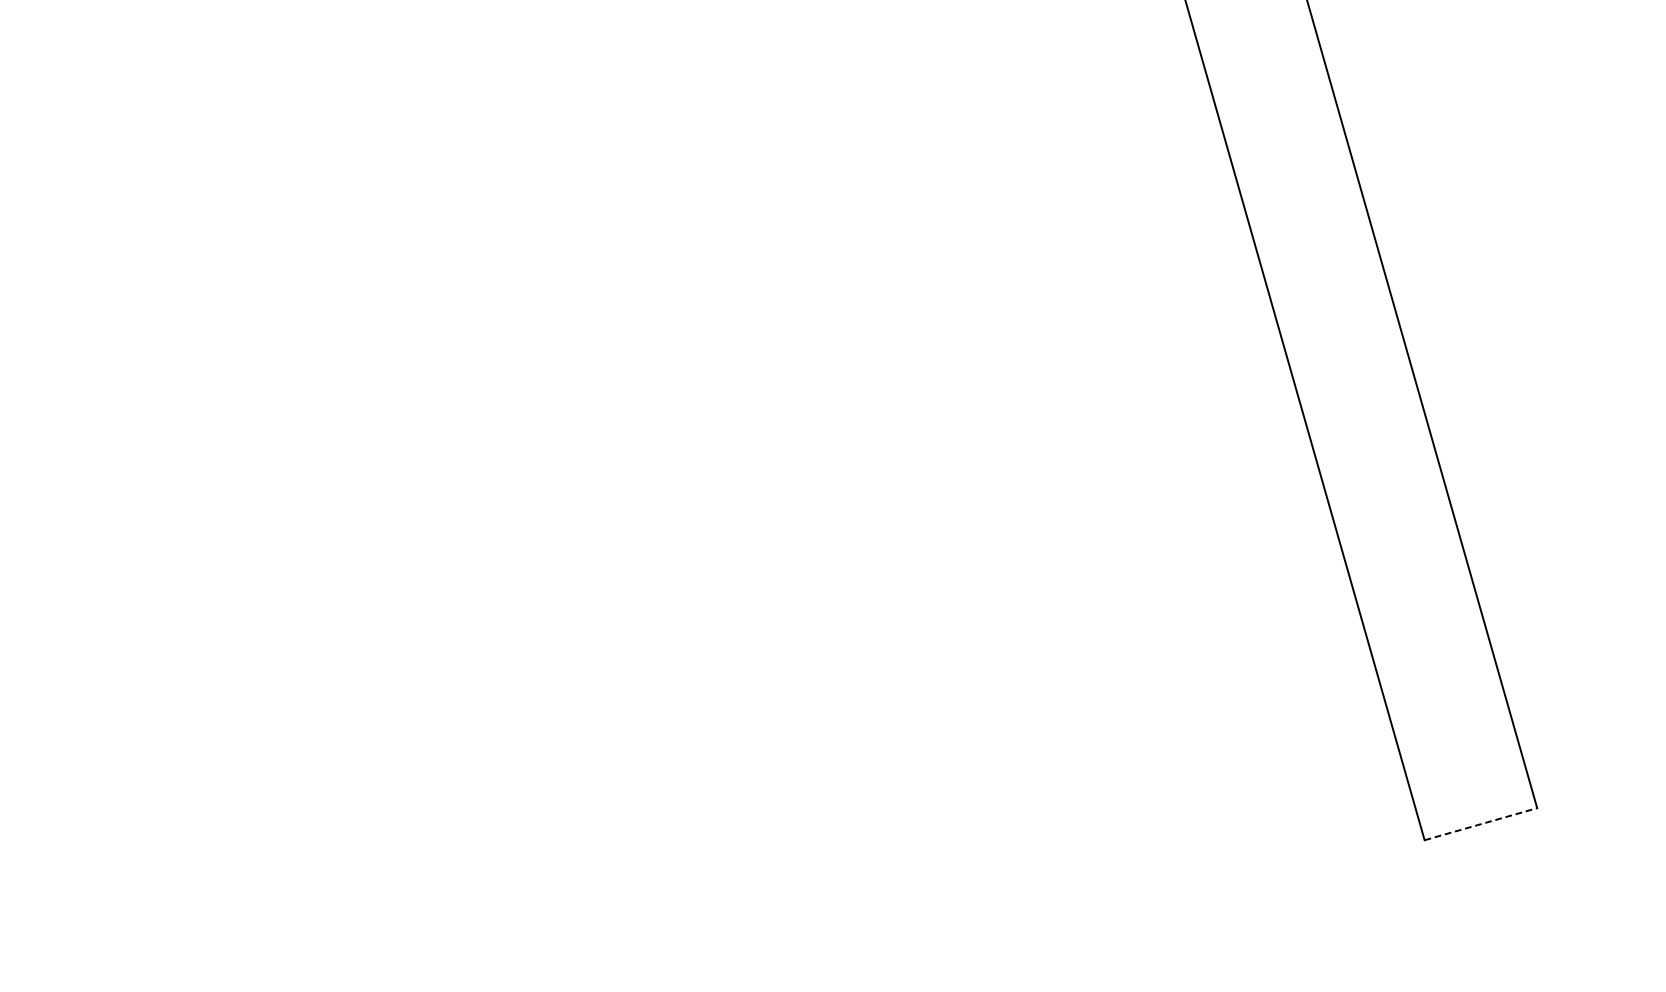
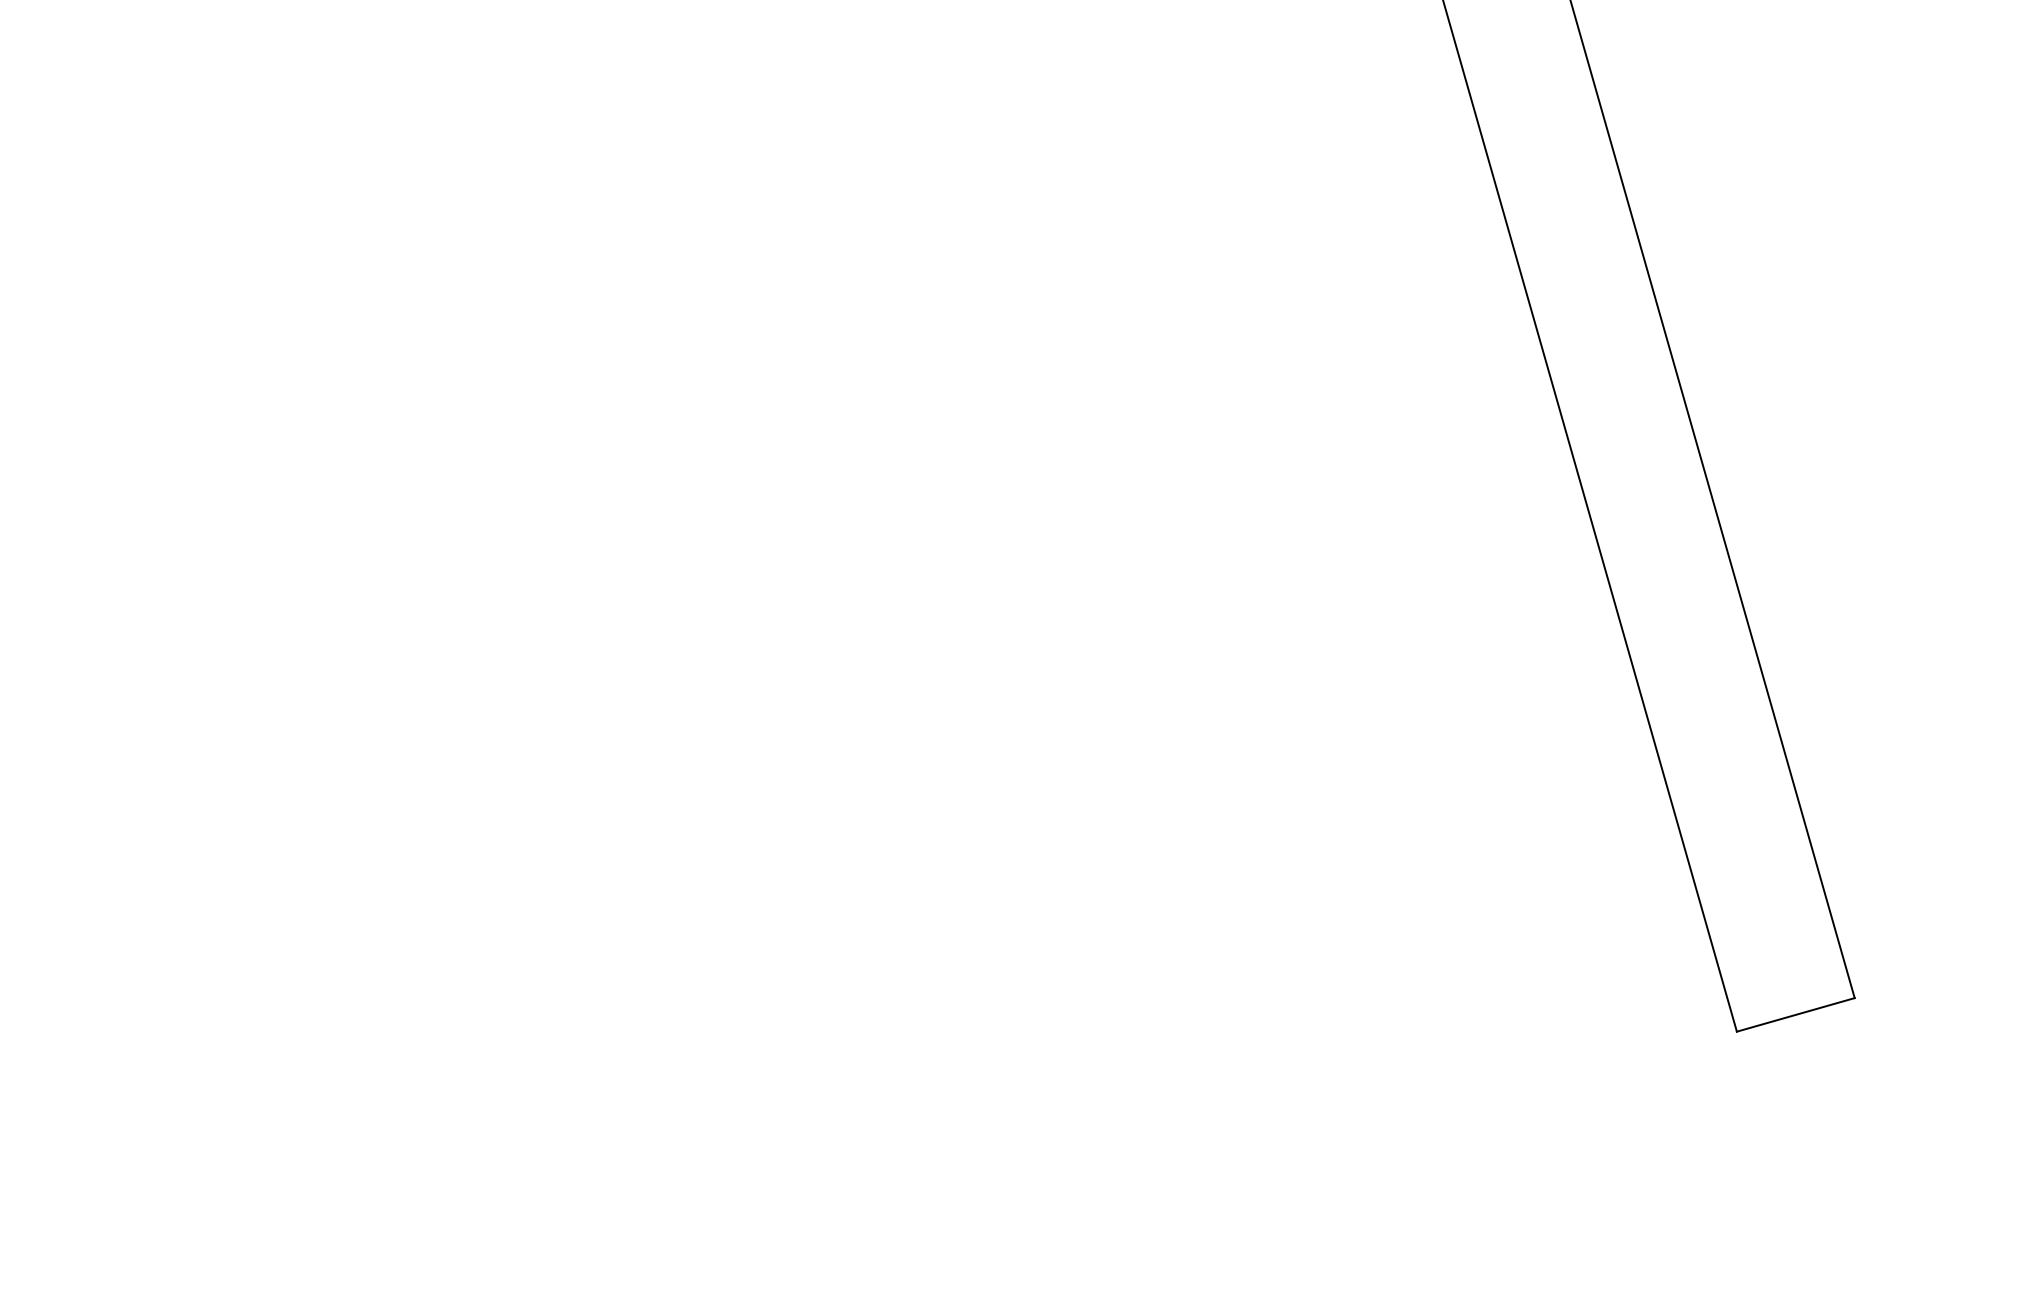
line: (1481, 823) -> (1796, 1014), dashed -> solid

